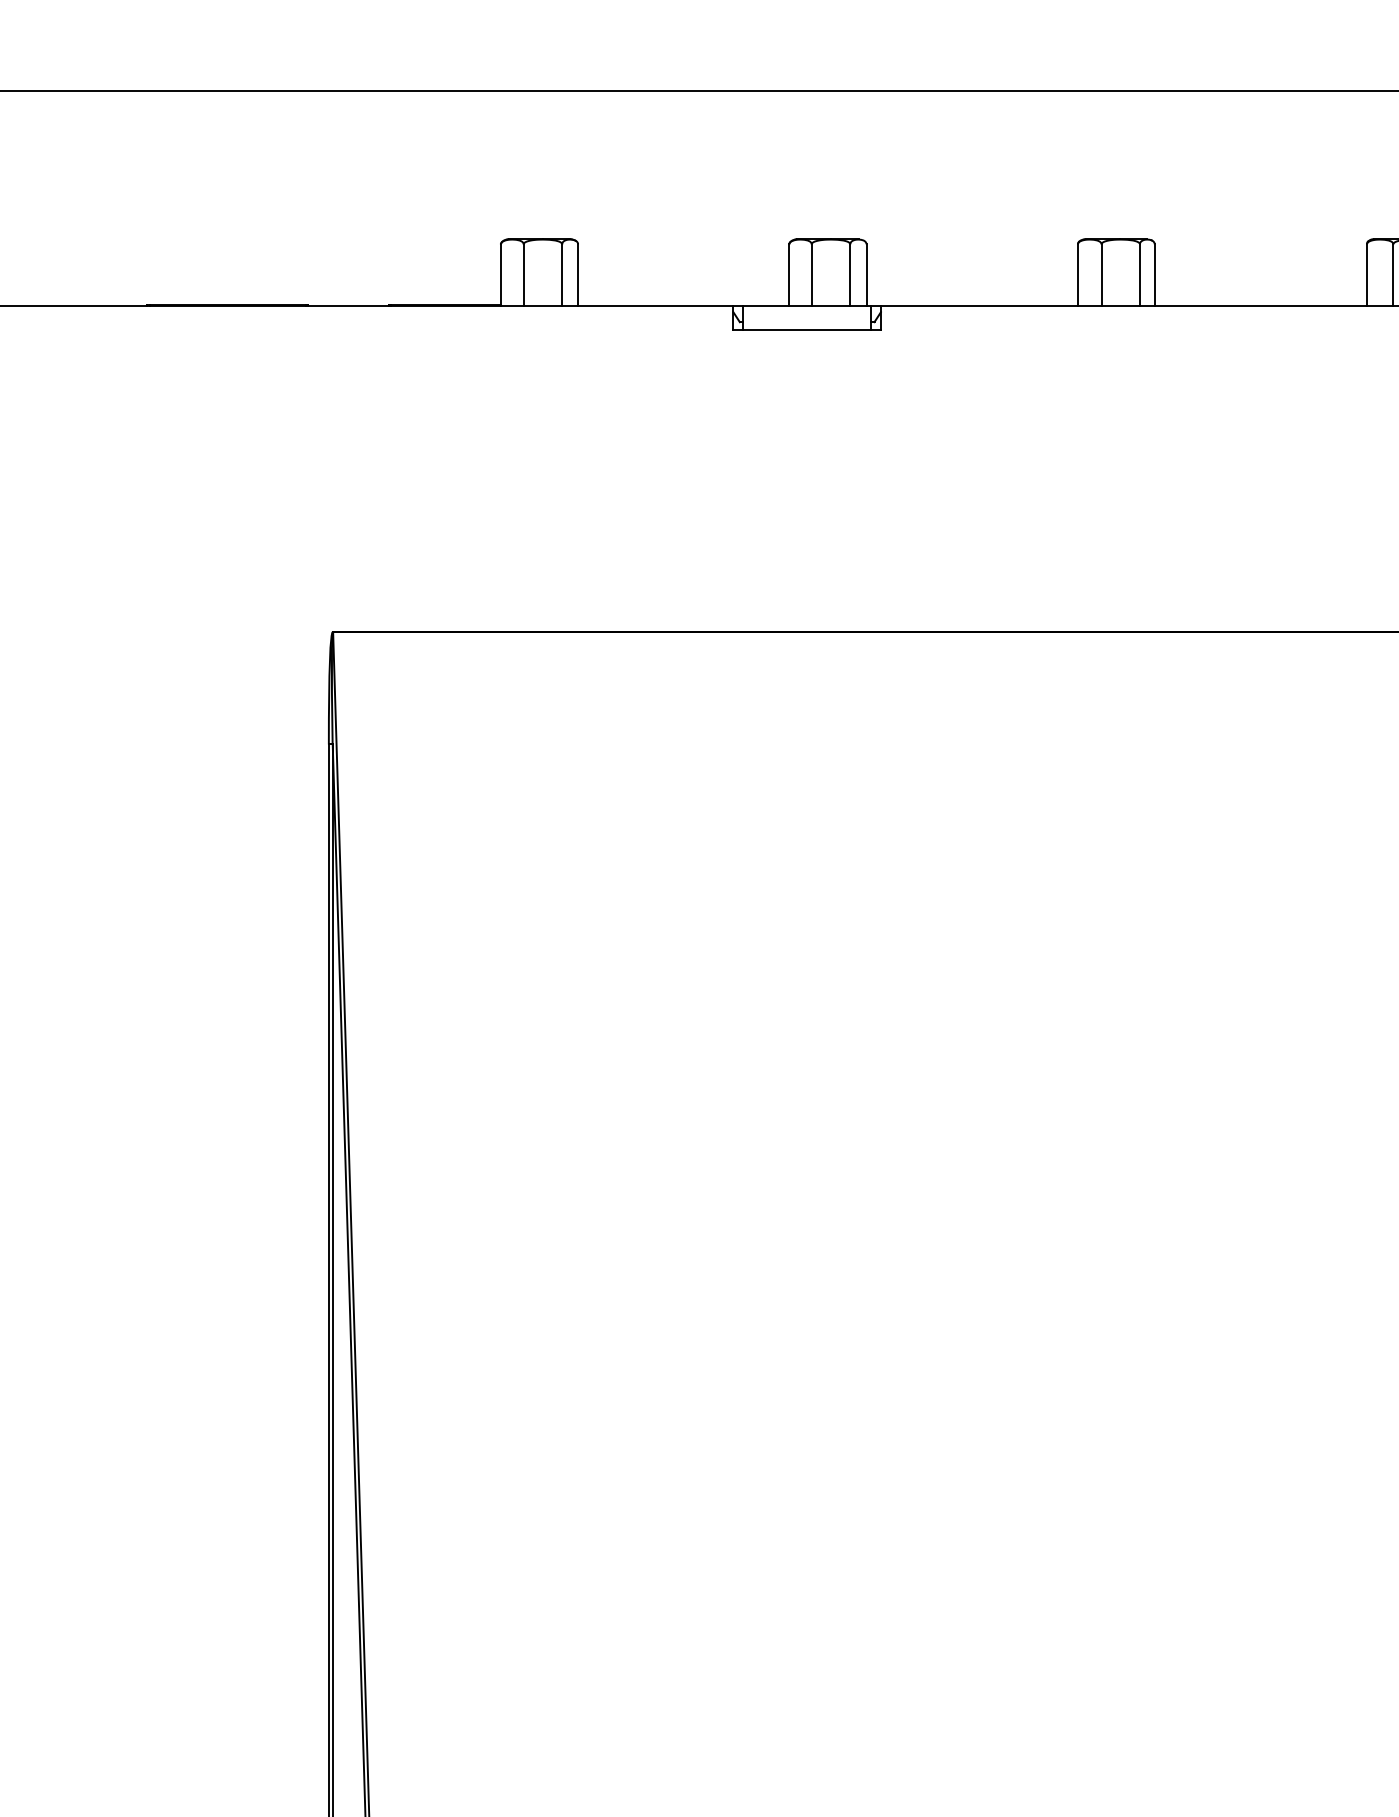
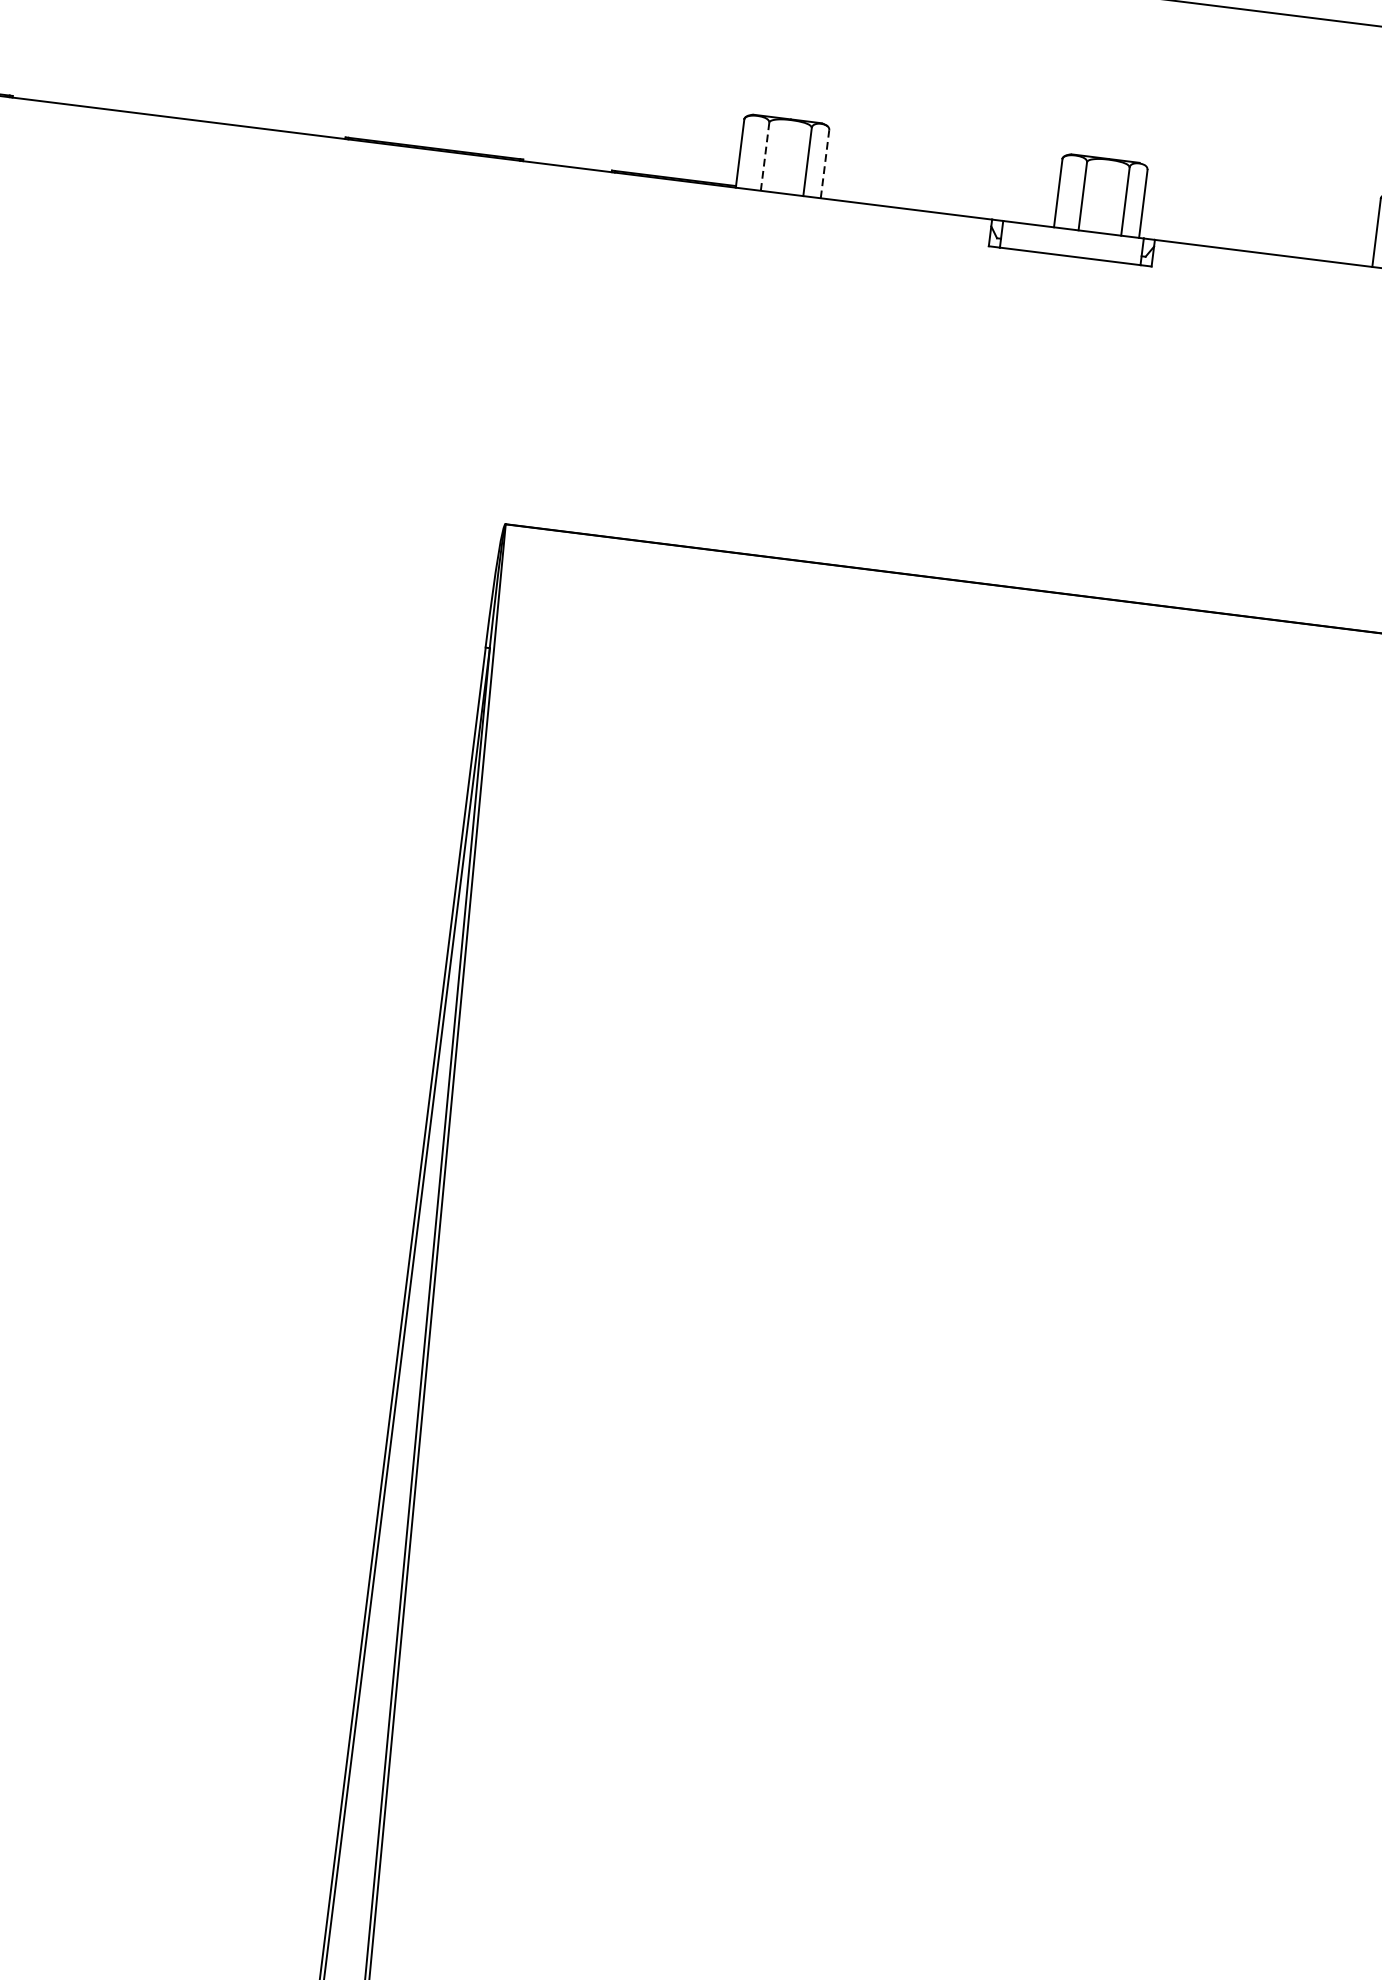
line: (523, 275) -> (764, 157), solid -> dashed
line: (578, 275) -> (825, 164), solid -> dashed

